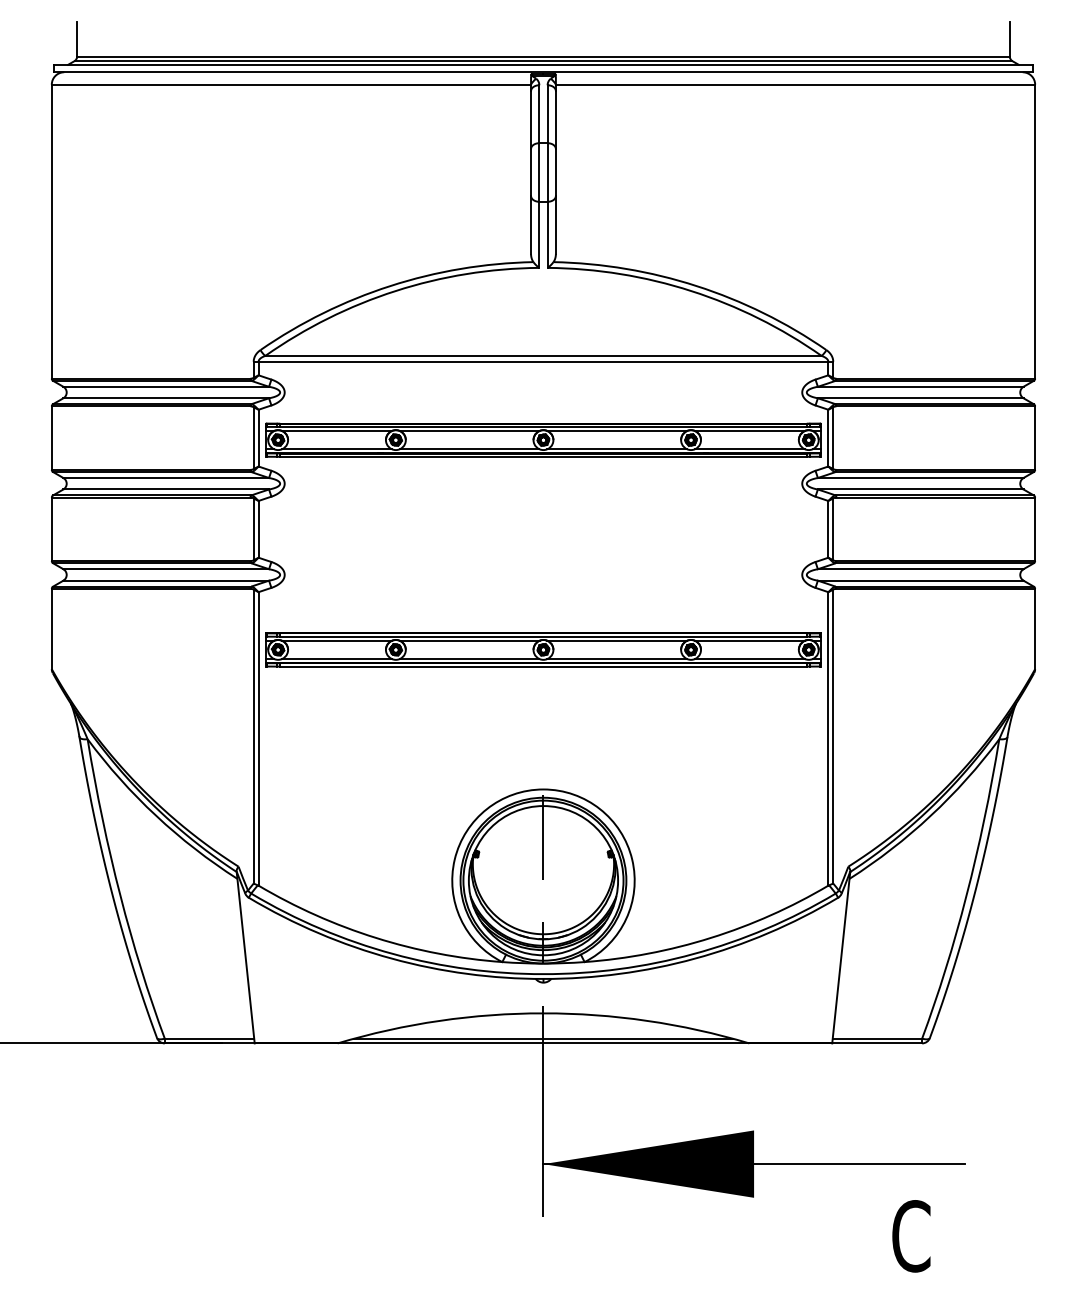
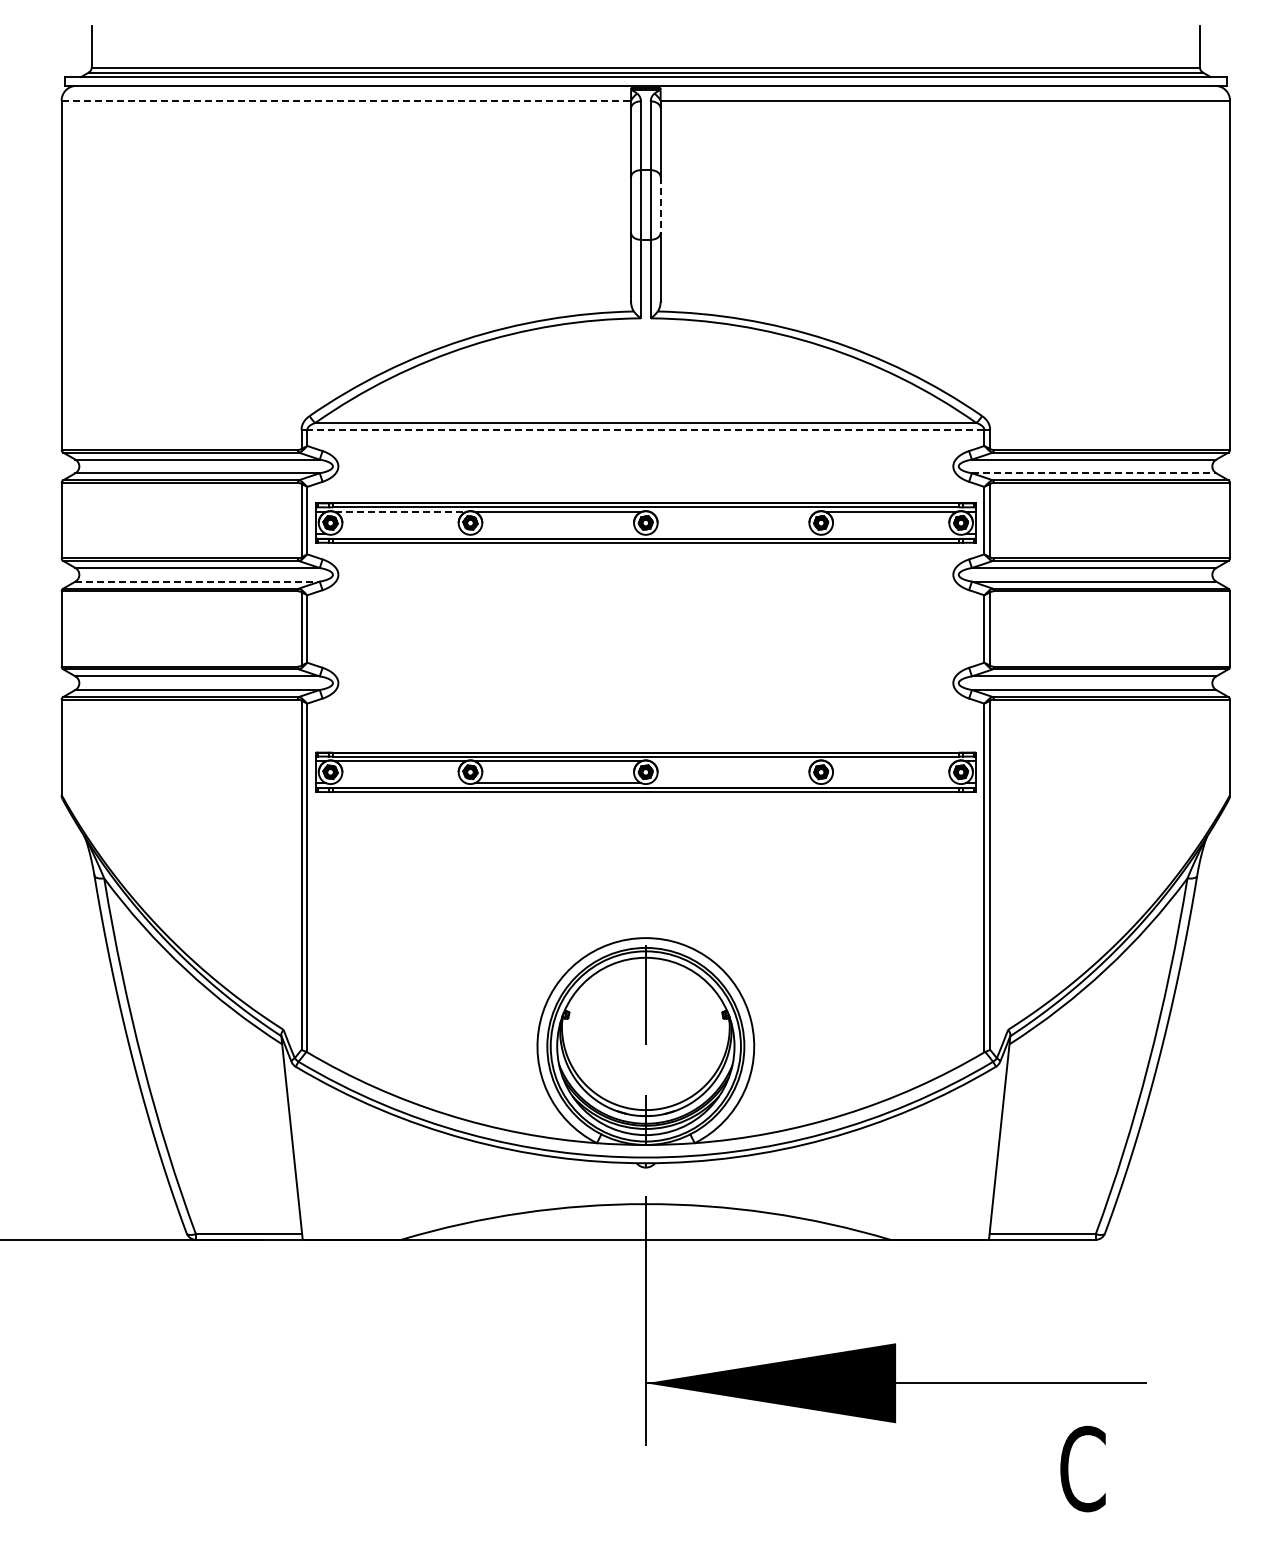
line: (291, 84) -> (346, 100), solid -> dashed
line: (555, 172) -> (660, 205), solid -> dashed
line: (543, 361) -> (645, 429), solid -> dashed
line: (921, 398) -> (1094, 473), solid -> dashed
line: (337, 431) -> (401, 512), solid -> dashed
line: (617, 431) -> (733, 512), removed
line: (336, 448) -> (400, 533), removed
line: (469, 448) -> (558, 533), removed
line: (617, 448) -> (733, 533), removed
line: (749, 448) -> (890, 533), removed
line: (166, 489) -> (198, 581), solid -> dashed
line: (617, 640) -> (733, 761), removed
line: (749, 640) -> (890, 761), removed
line: (336, 659) -> (400, 783), removed
line: (617, 659) -> (733, 783), removed
line: (749, 659) -> (890, 783), removed
line: (543, 1038) -> (645, 1234), removed

